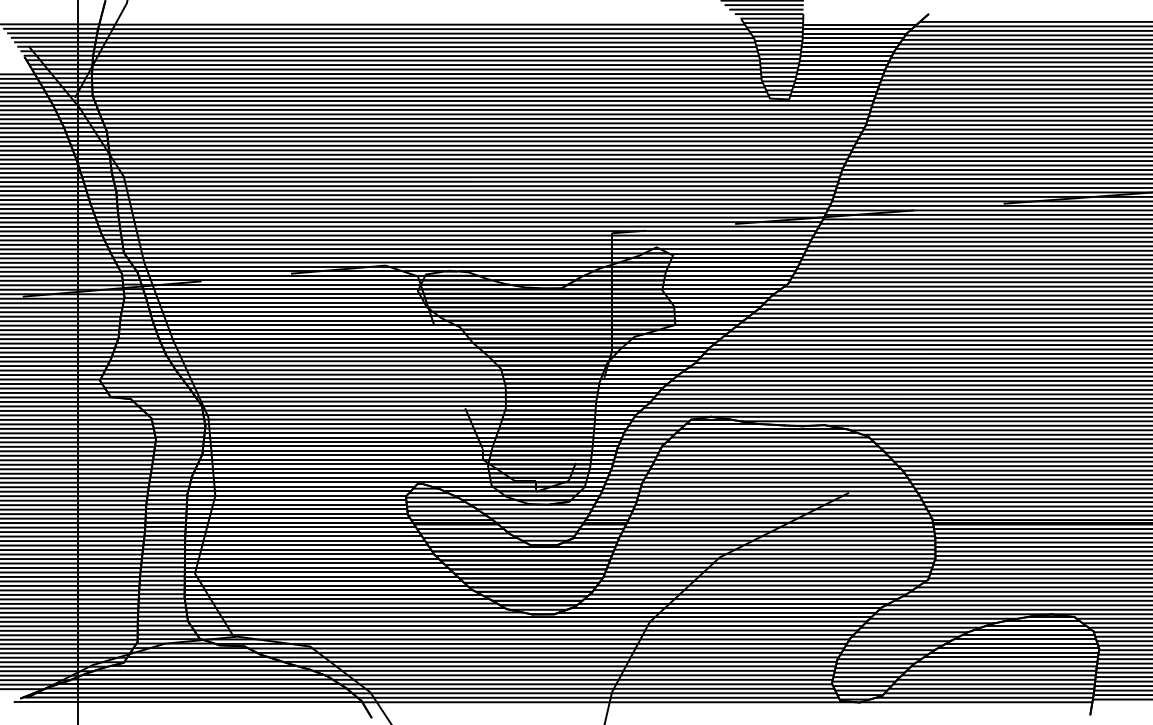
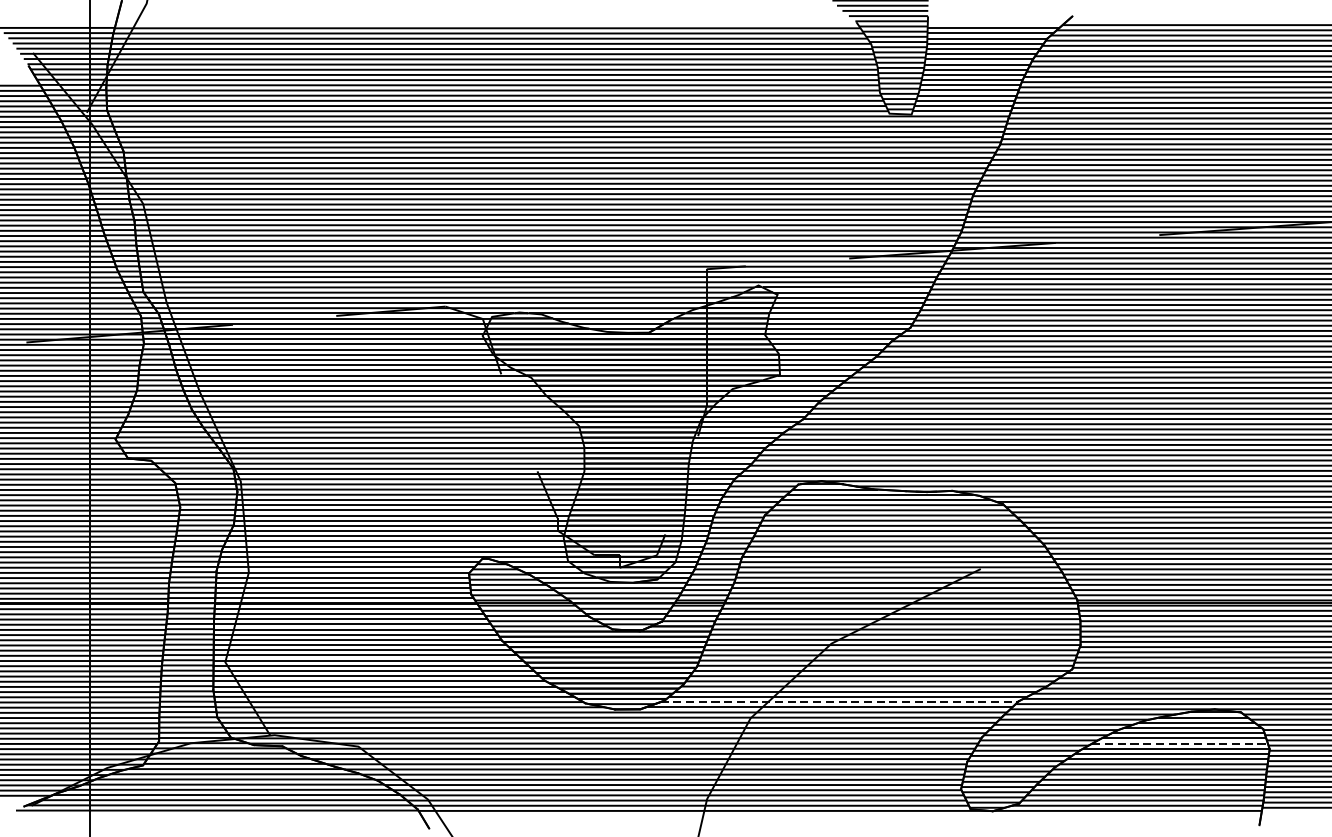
line: (726, 608) -> (839, 702), solid -> dashed
line: (1021, 643) -> (1179, 743), solid -> dashed

